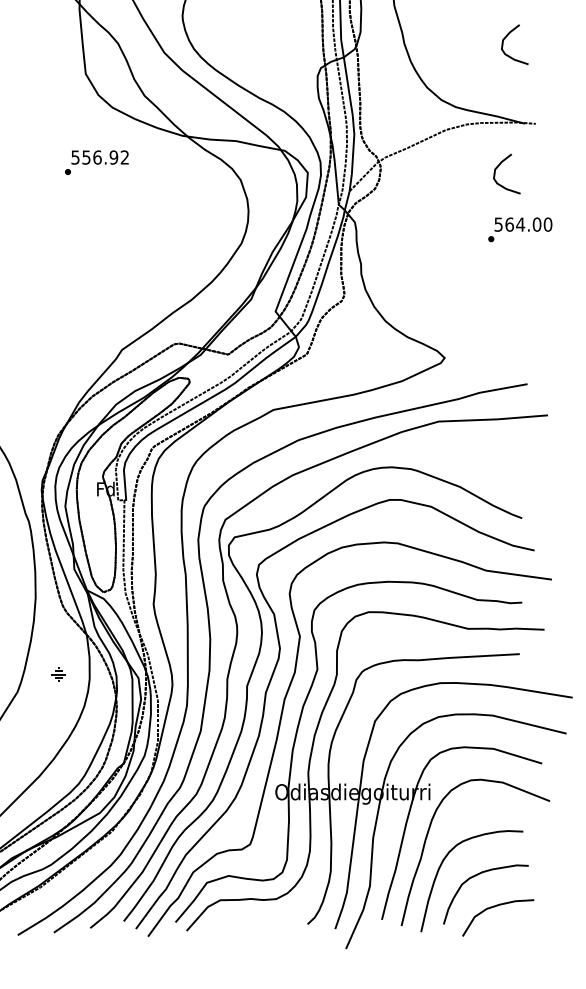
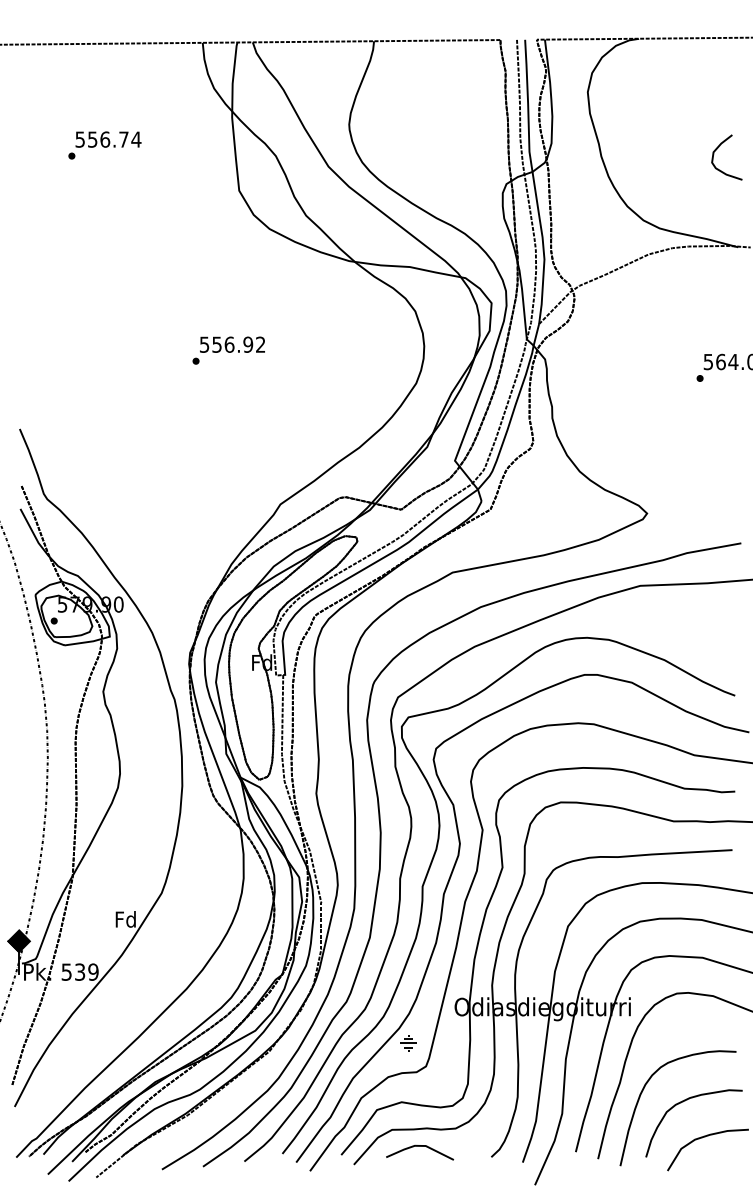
text: (96, 162) -> (228, 350), moved
curve: (499, 166) -> (709, 295), removed
part: (58, 674) -> (408, 1043), moved
line: (245, 914) -> (420, 1146), added

